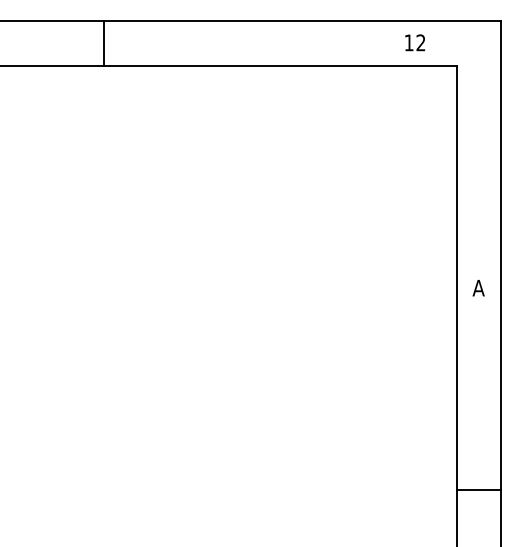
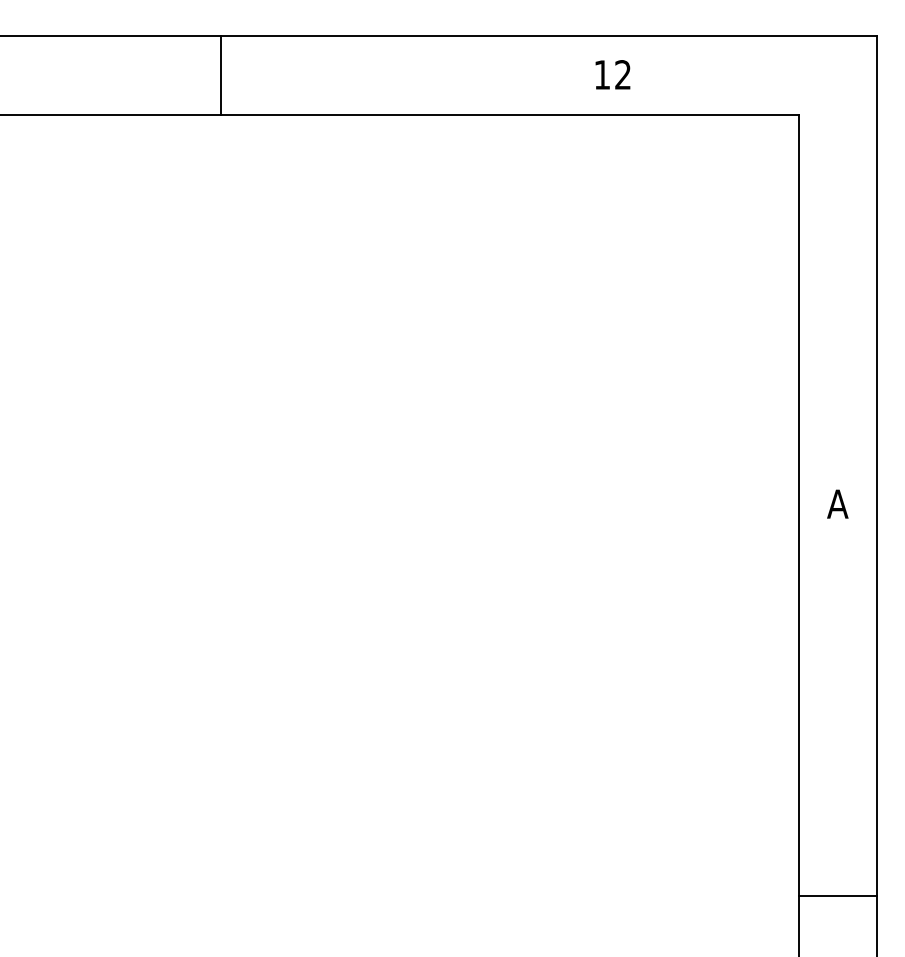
line: (104, 42) -> (221, 74), moved
text: (414, 42) -> (611, 74), moved
line: (478, 490) -> (837, 896), moved

